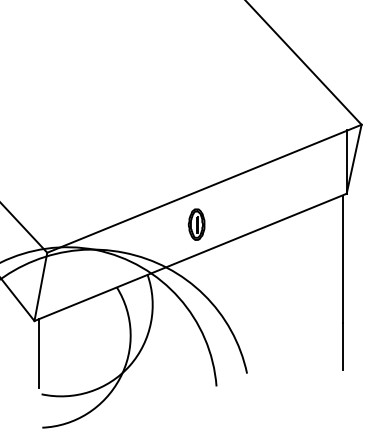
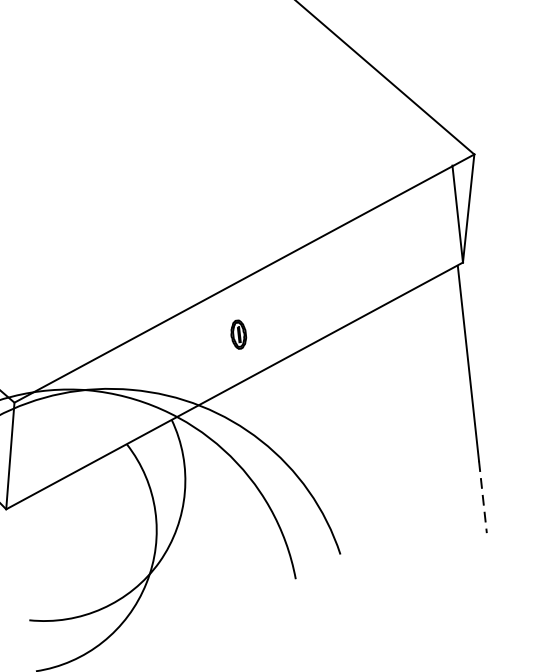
part: (196, 224) -> (238, 334), size x0.6
line: (343, 347) -> (483, 498), solid -> dashed
line: (39, 352) -> (19, 556), removed

